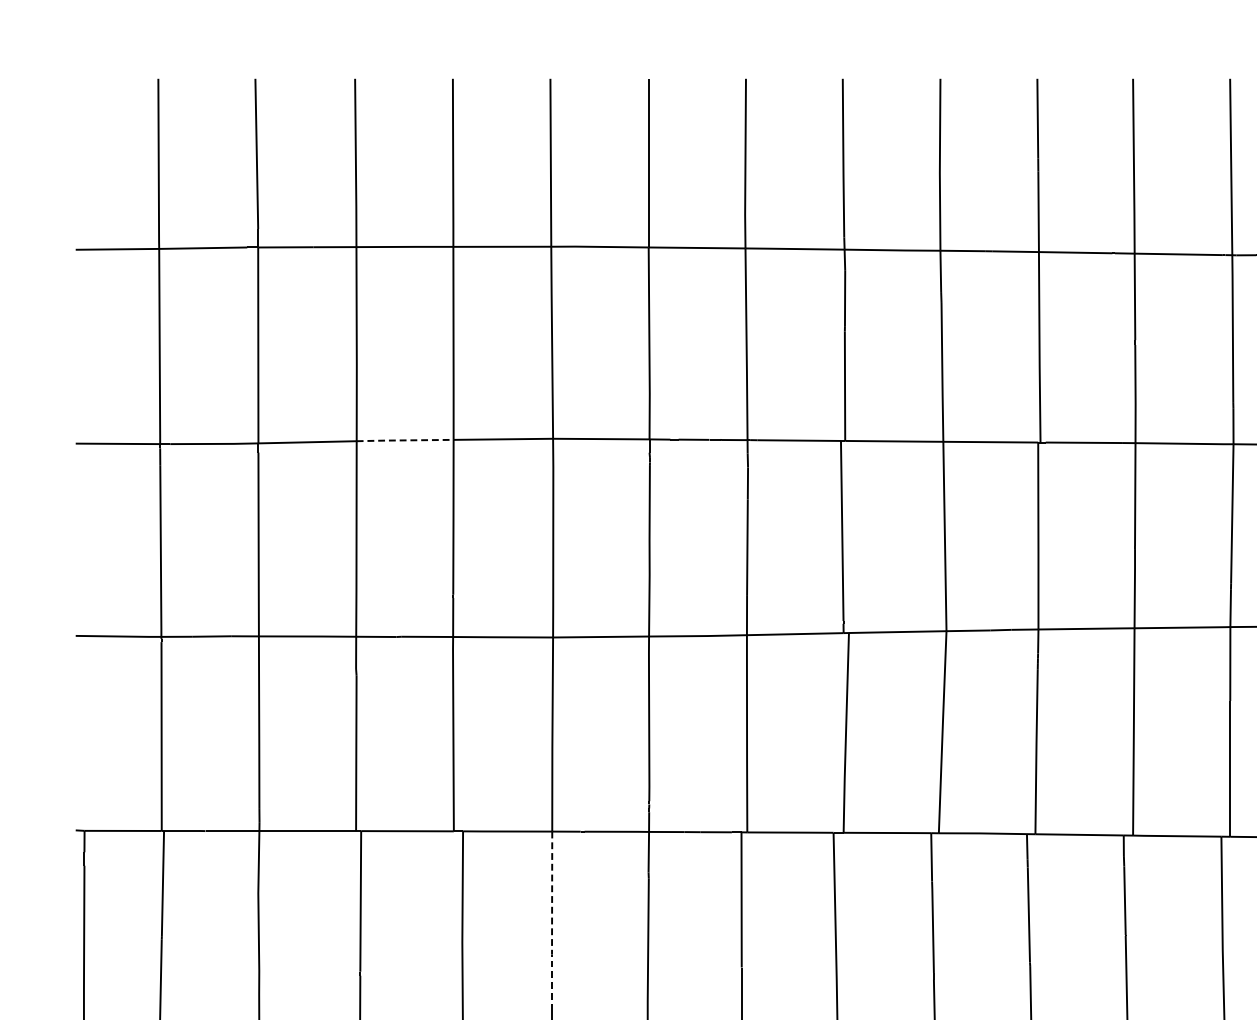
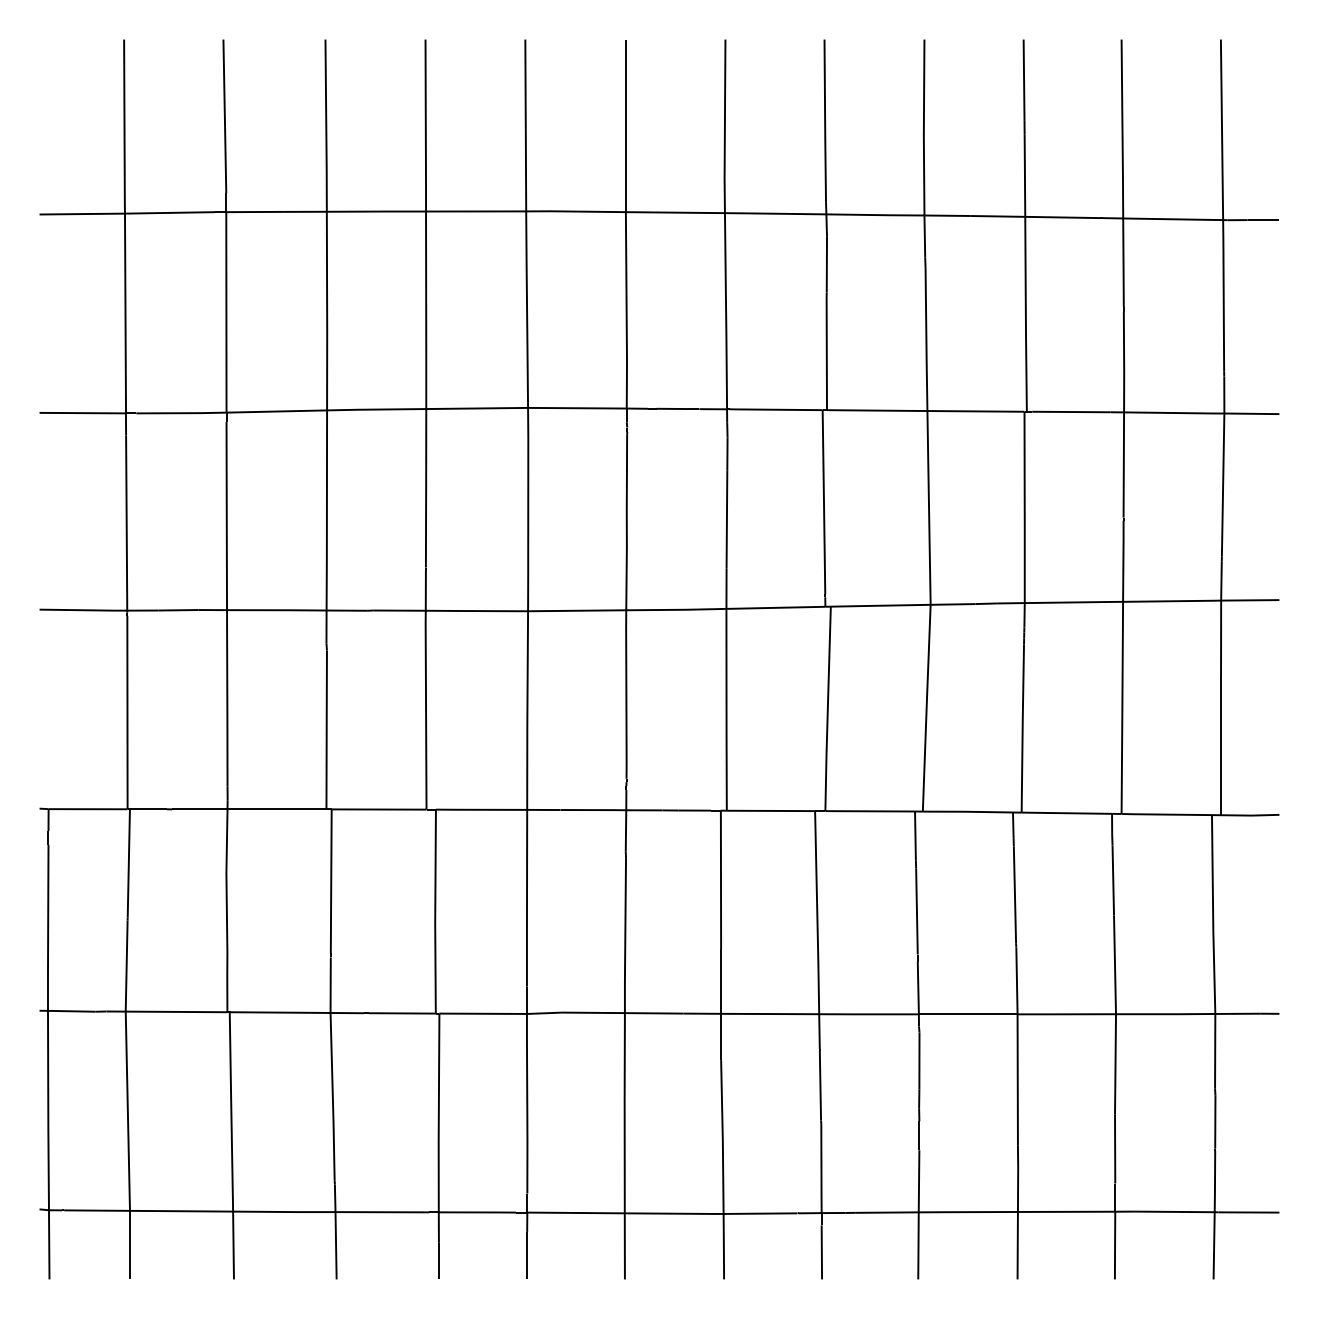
line: (404, 440) -> (376, 409), dashed -> solid
line: (552, 918) -> (527, 898), dashed -> solid

